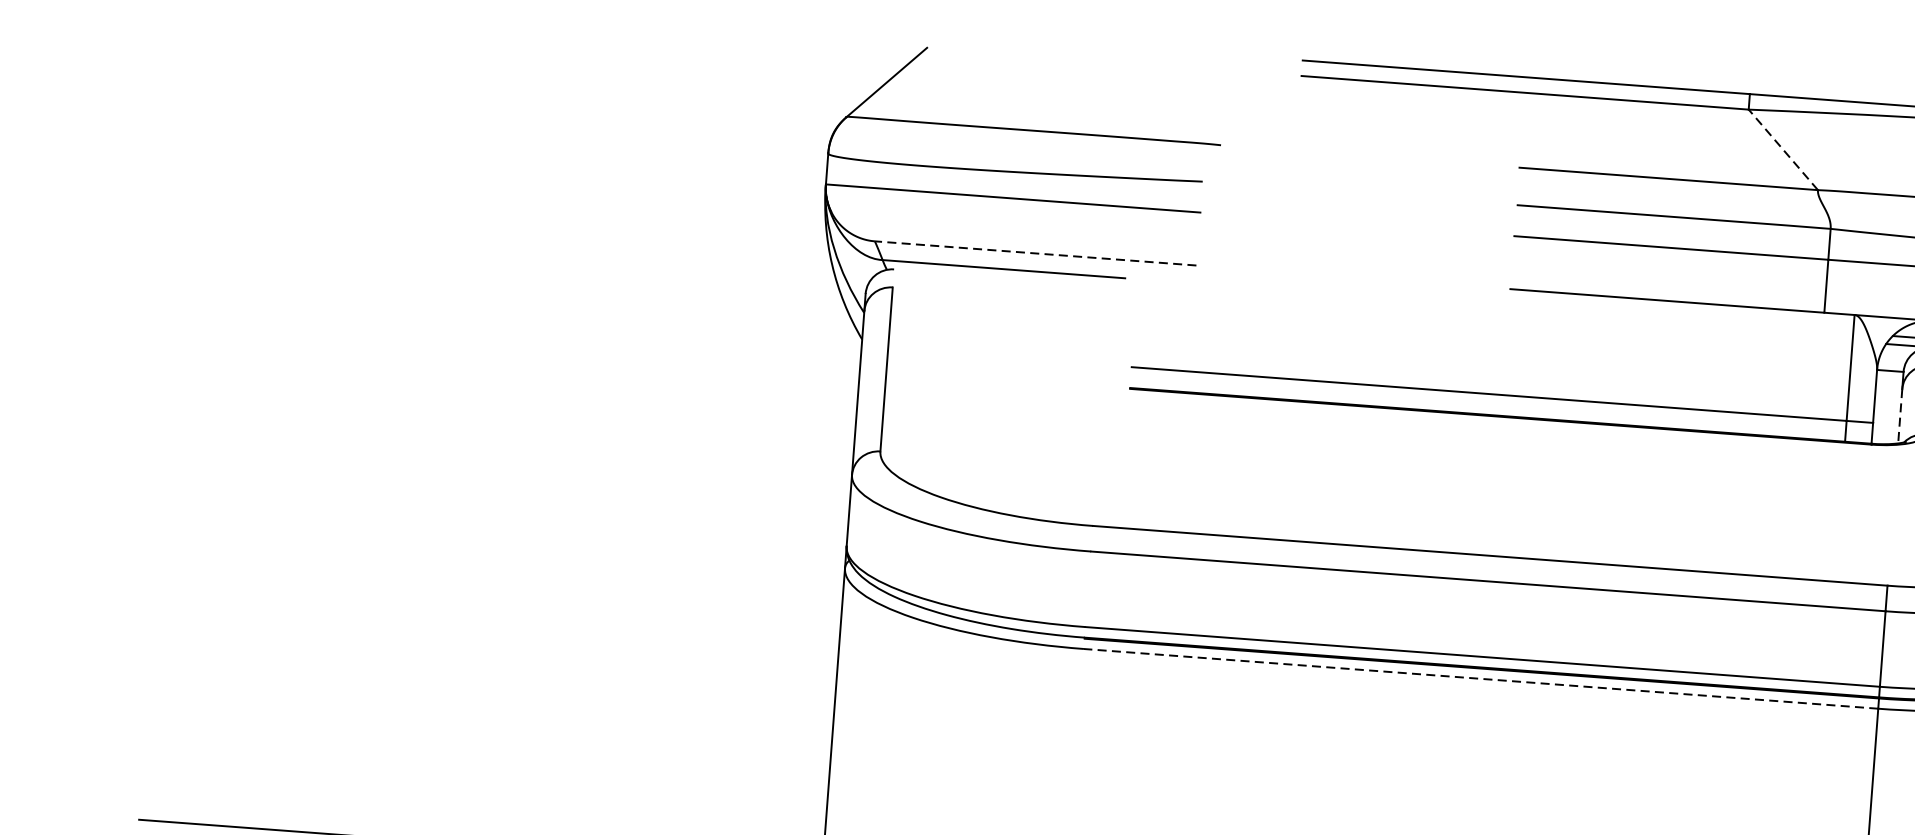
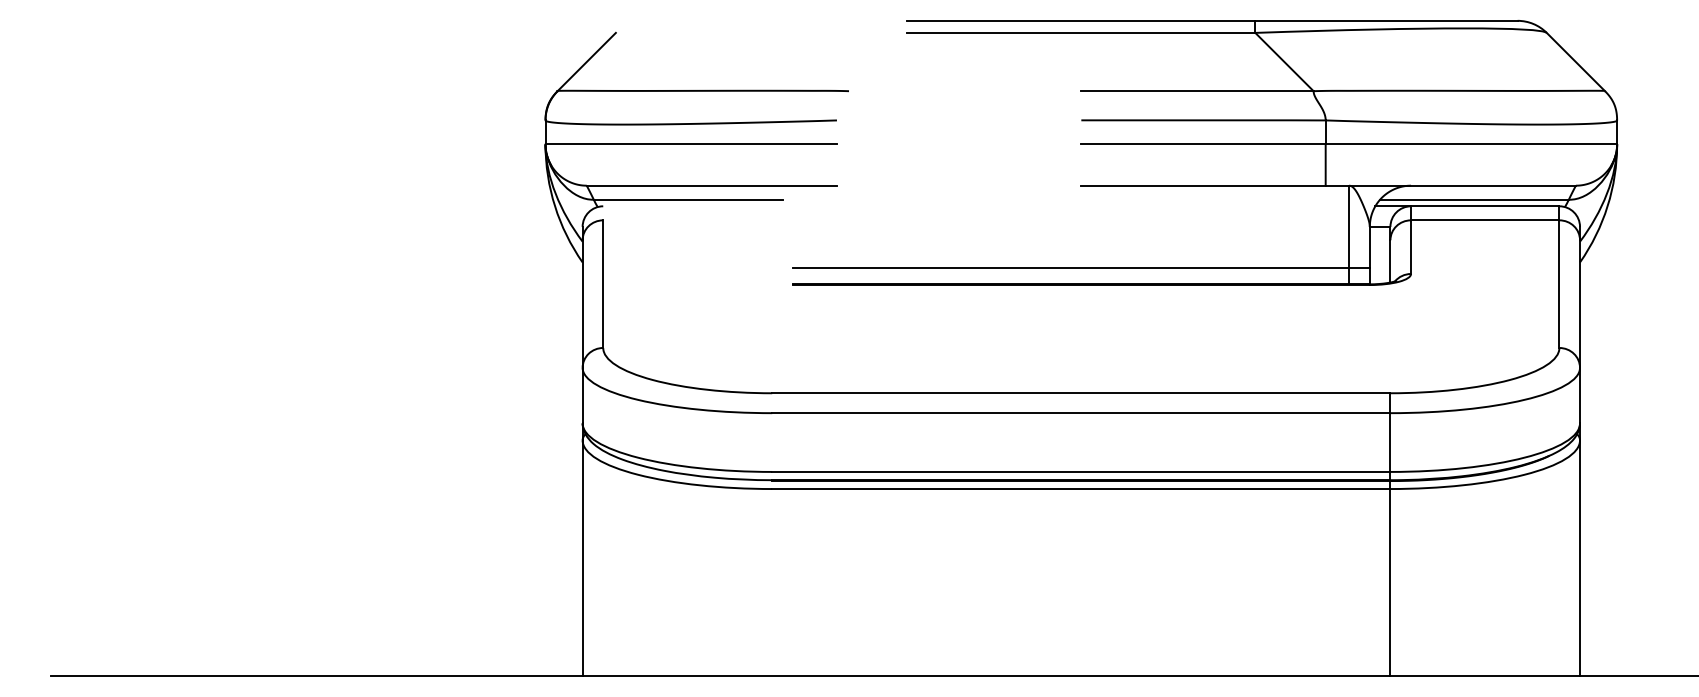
line: (1783, 149) -> (1284, 61), dashed -> solid
line: (1035, 253) -> (711, 185), dashed -> solid
line: (1900, 416) -> (1390, 261), dashed -> solid
line: (1479, 679) -> (1080, 489), dashed -> solid

